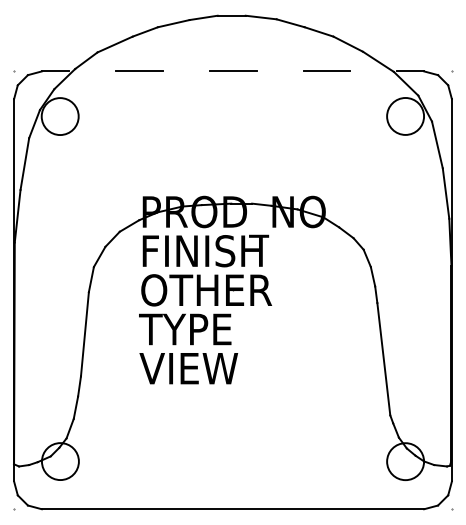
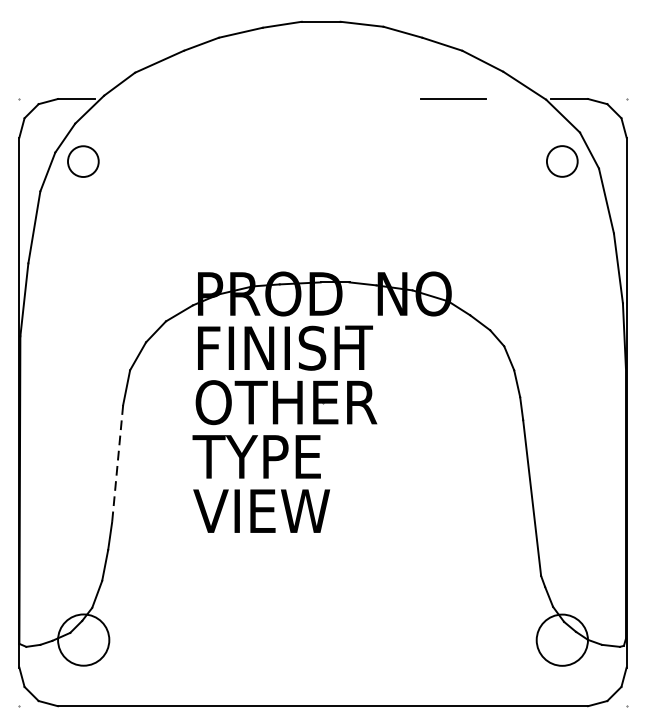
line: (138, 71) -> (191, 99), removed
line: (232, 71) -> (322, 99), removed
circle: (405, 115) -> (562, 160), size x0.6
circle: (59, 116) -> (82, 161), size x0.6
line: (84, 334) -> (117, 463), solid -> dashed

